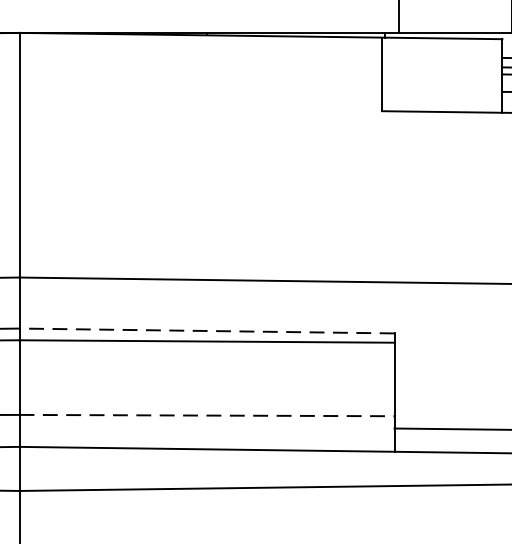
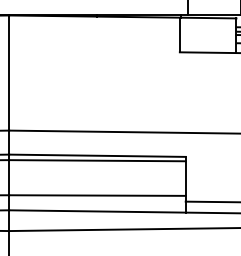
line: (205, 330) -> (96, 155), dashed -> solid
line: (207, 415) -> (97, 195), dashed -> solid

